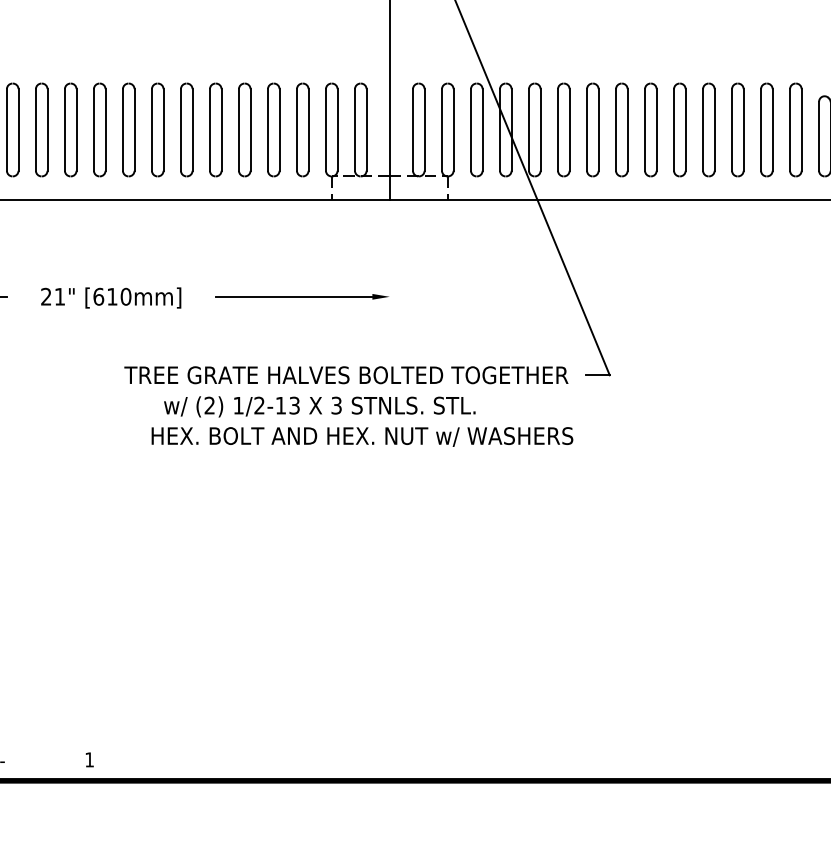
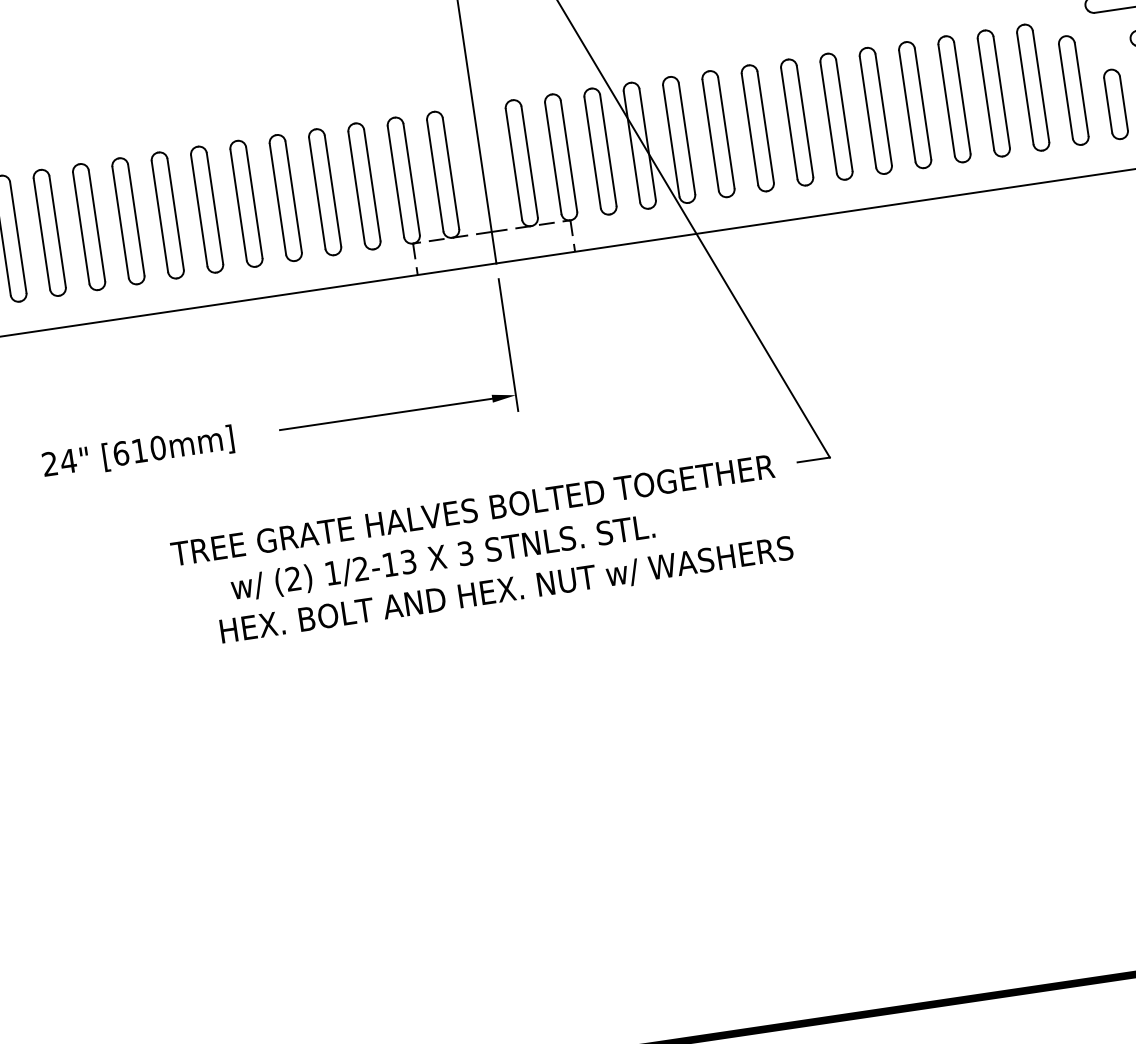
line: (389, 259) -> (508, 344), added
text: (59, 296) -> (67, 460), 21" -> 24"

